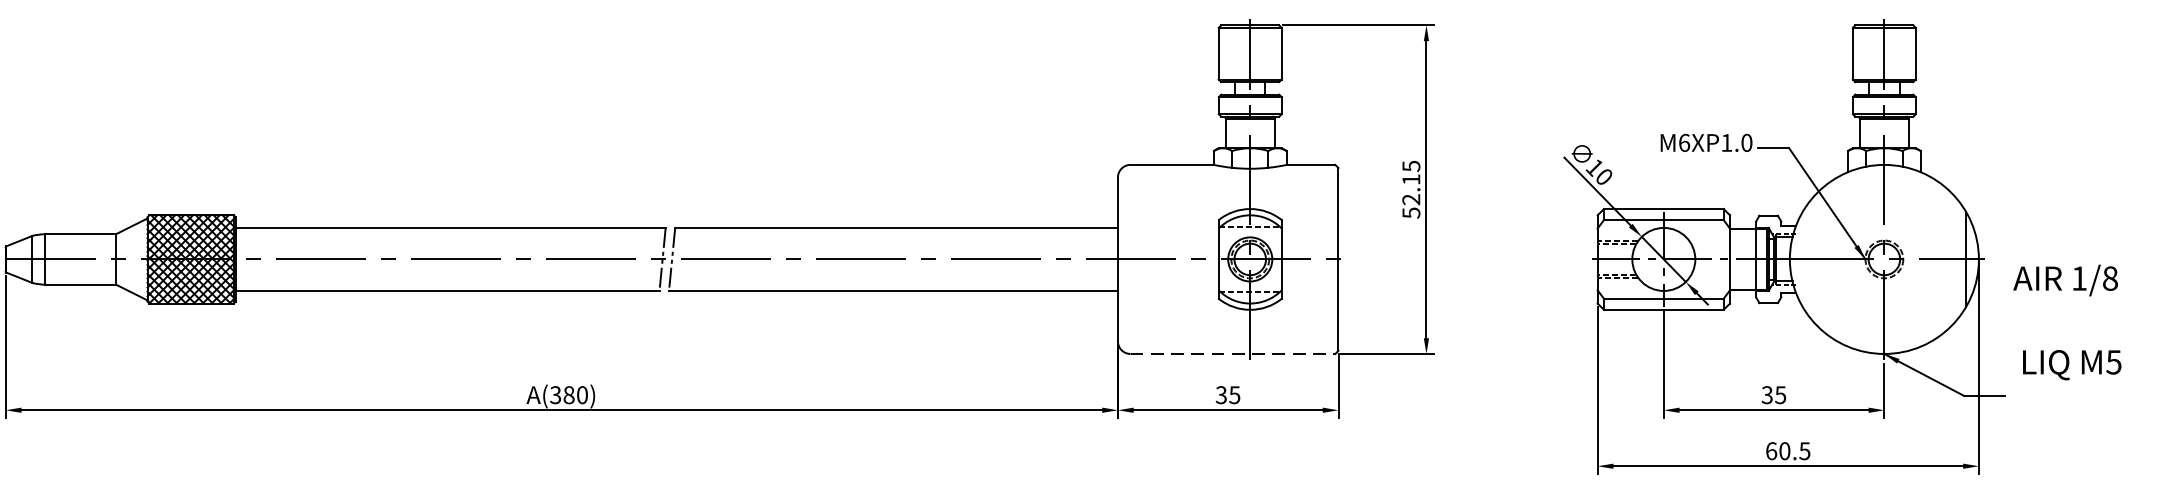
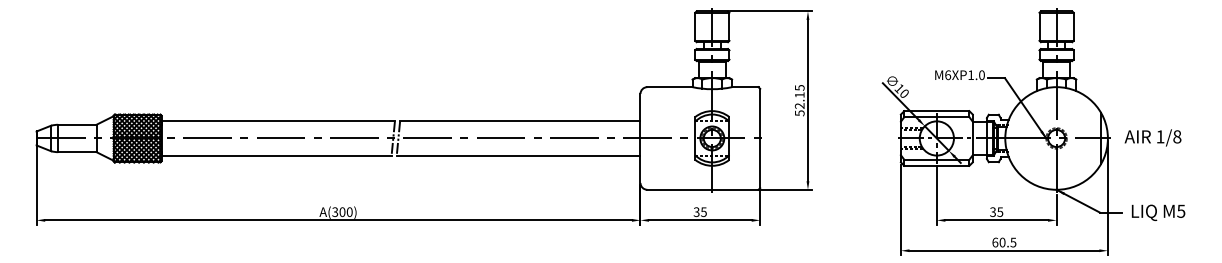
text: (2064, 279) -> (1152, 137), moved
line: (1232, 353) -> (702, 189), dashed -> solid
text: (2072, 364) -> (1158, 212), moved
text: (569, 395) -> (342, 212), A(380) -> A(300)

